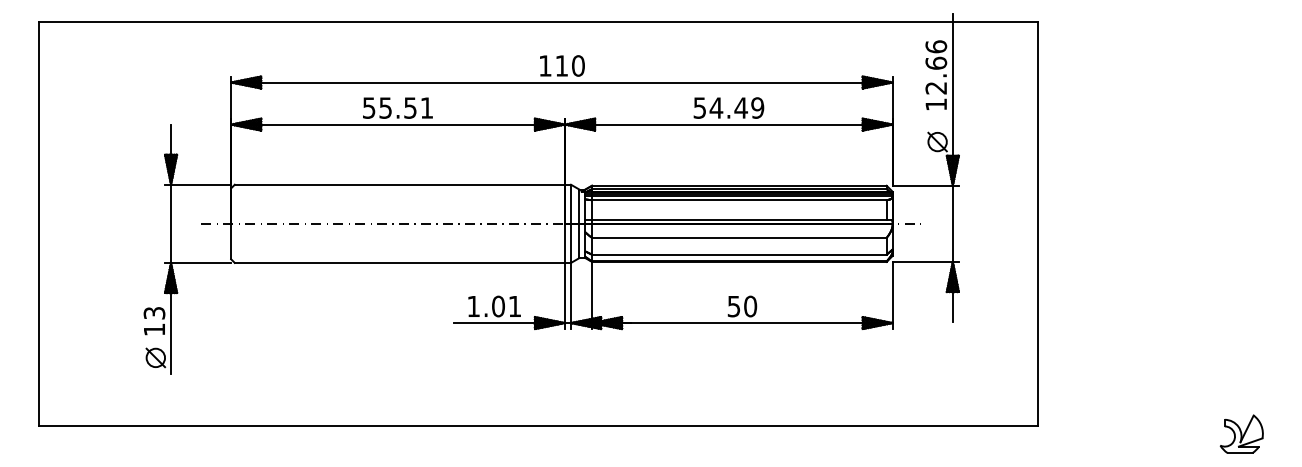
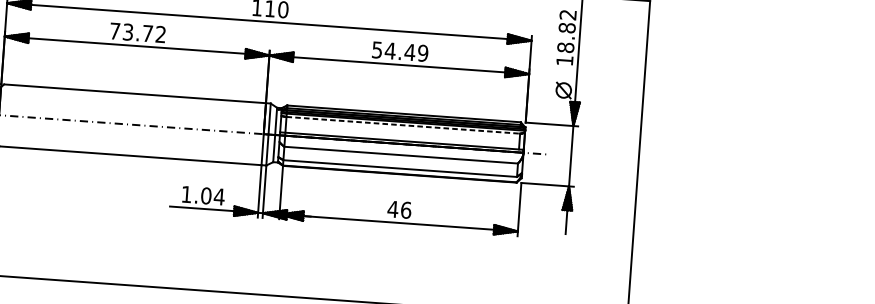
text: (936, 67) -> (567, 31), 12.66 -> 18.82
text: (397, 107) -> (137, 32), 55.51 -> 73.72
line: (739, 200) -> (403, 125), solid -> dashed
text: (514, 306) -> (219, 196), 1.01 -> 1.04
text: (742, 306) -> (399, 209), 50 -> 46

